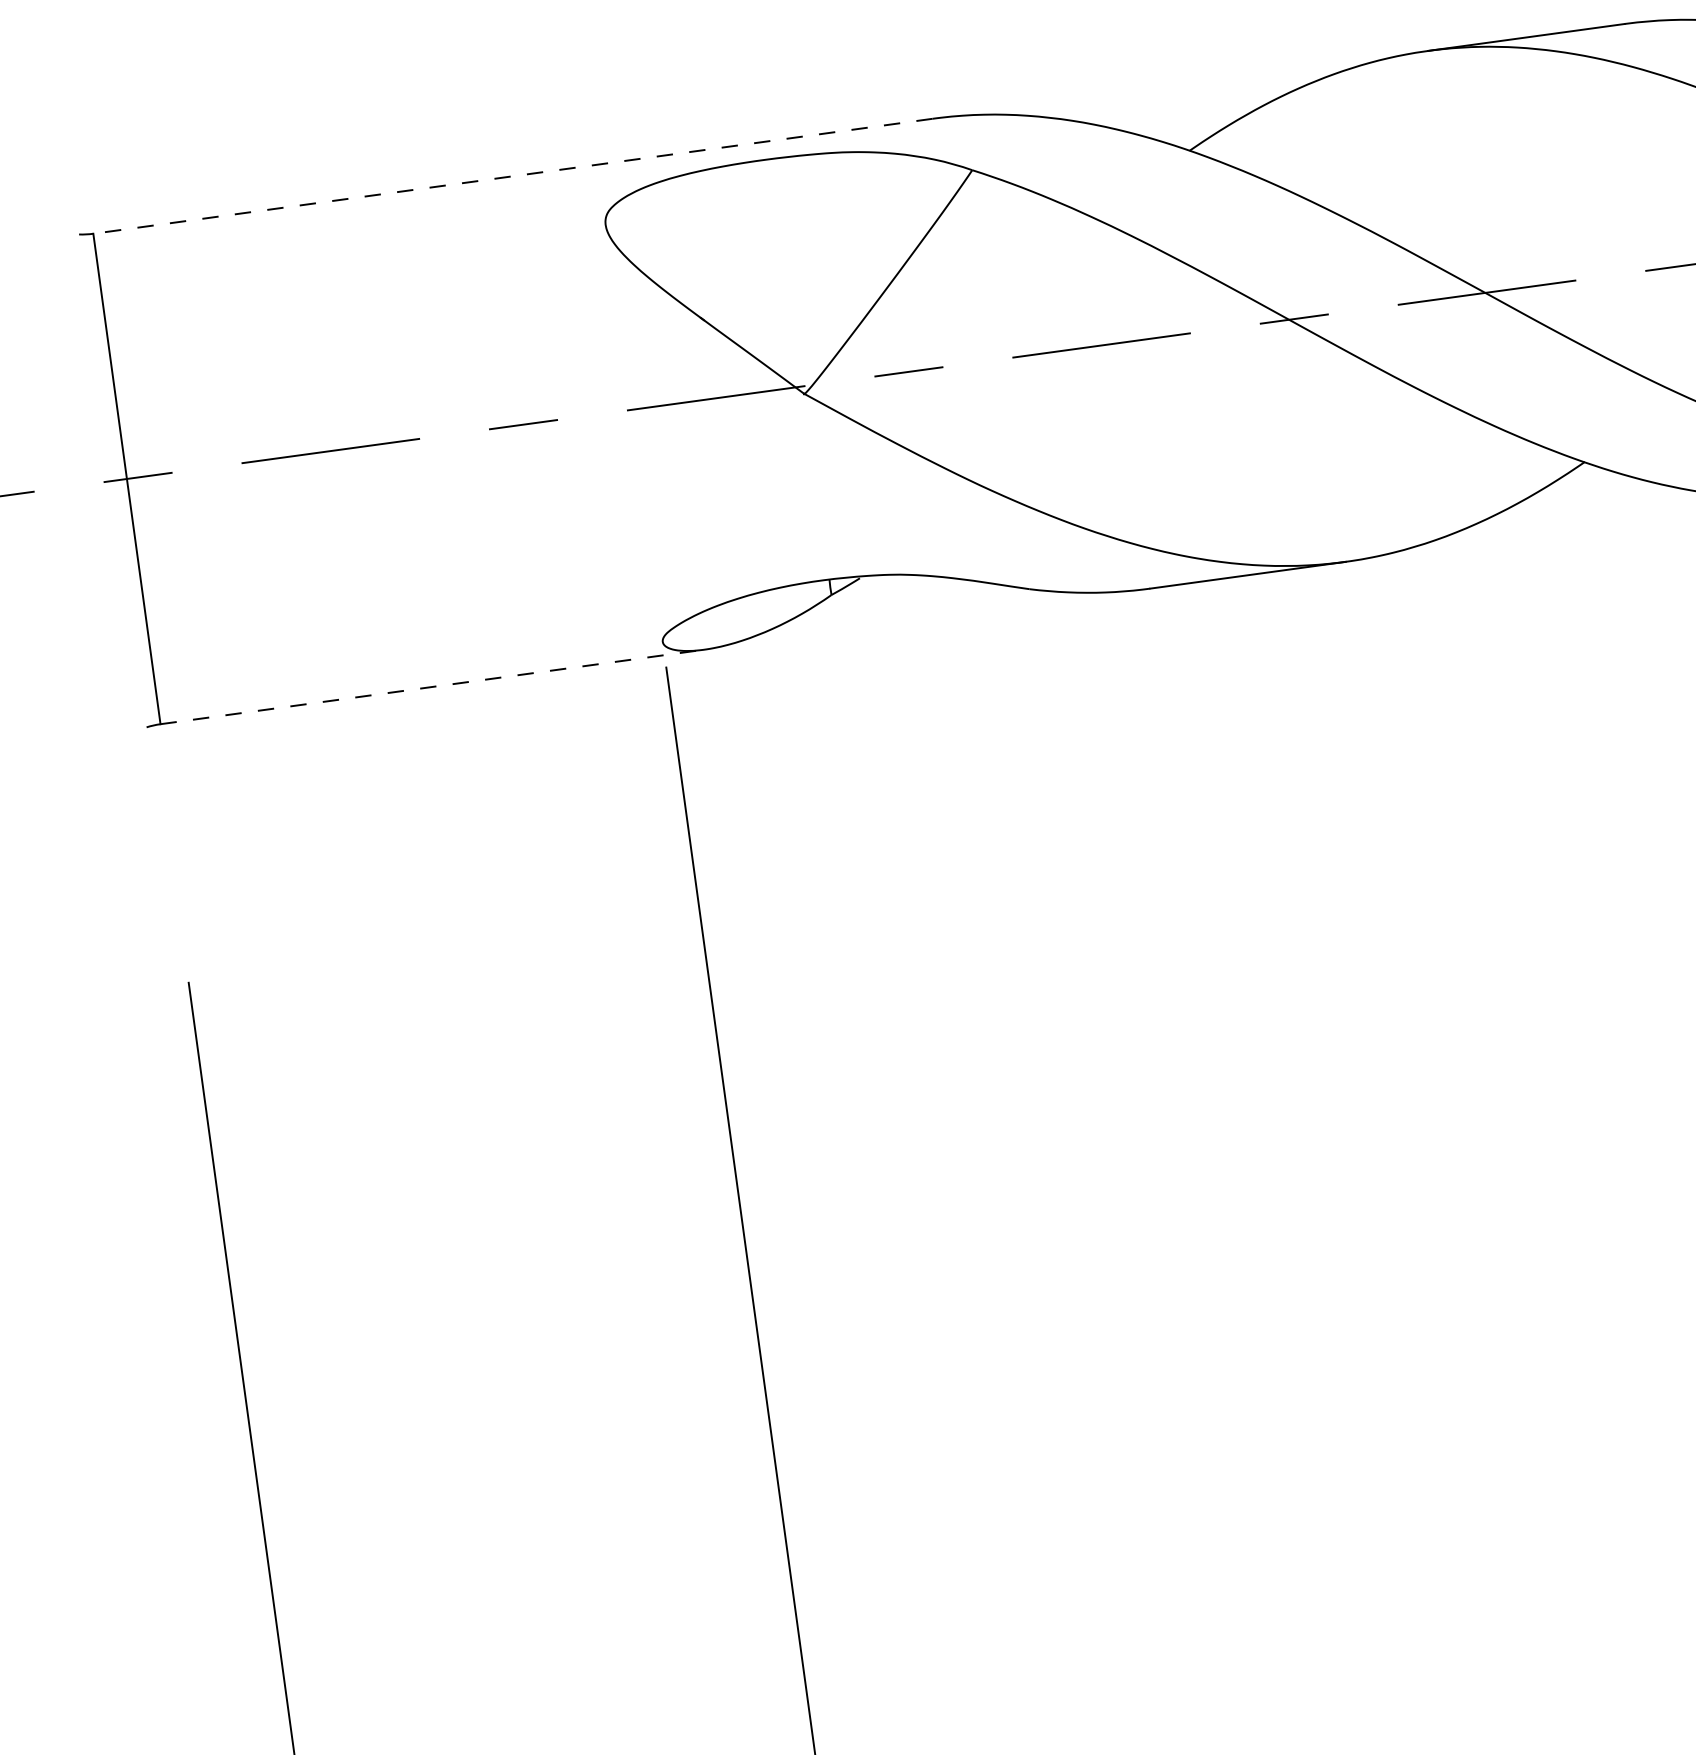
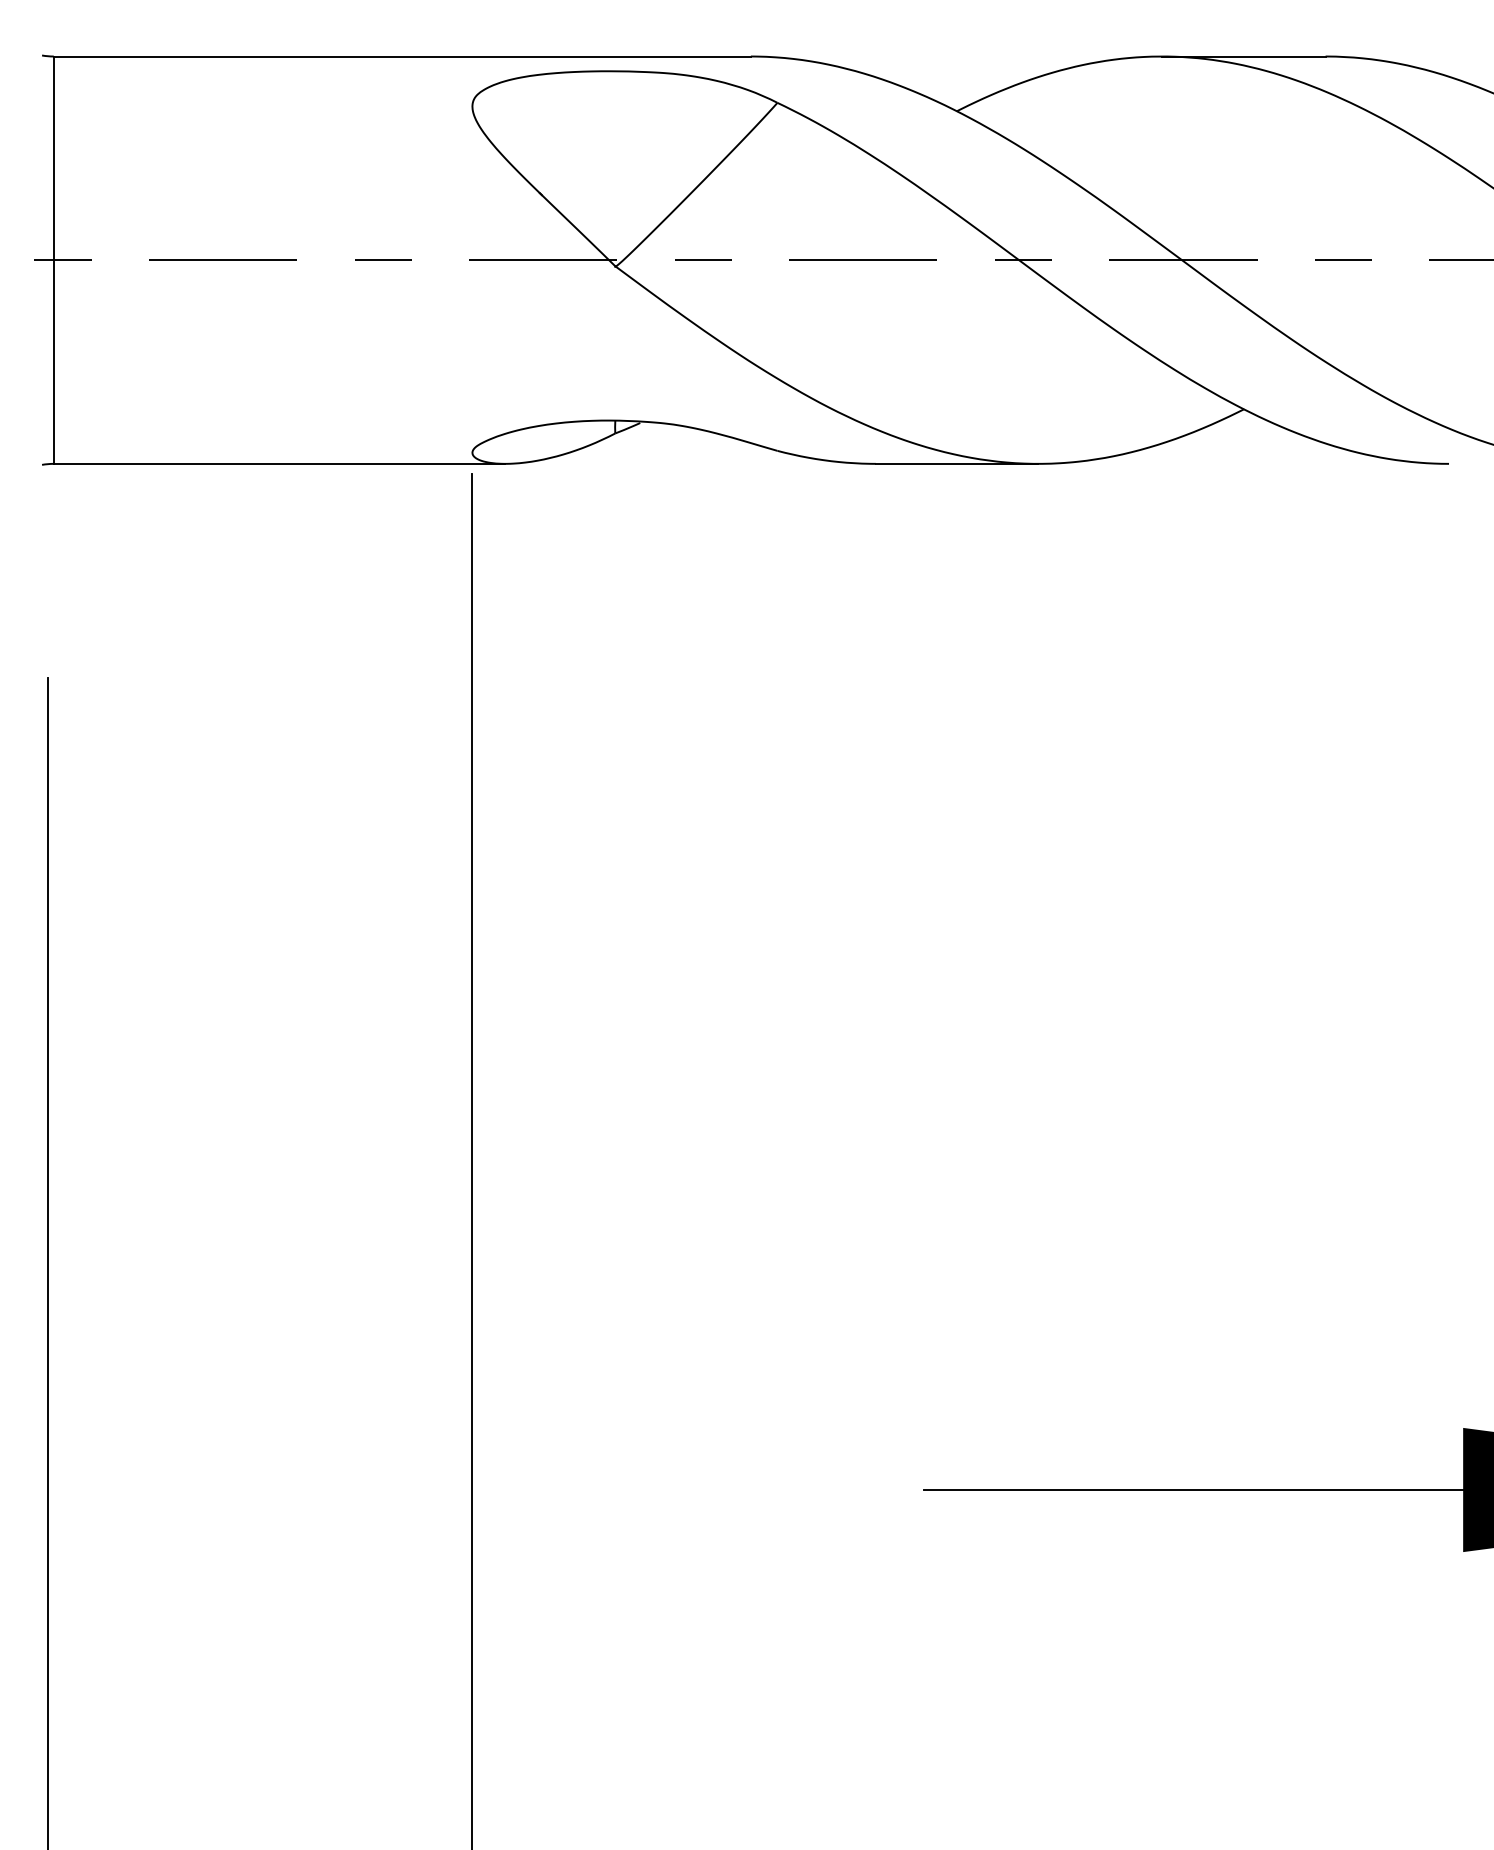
line: (513, 176) -> (402, 56), dashed -> solid
line: (432, 686) -> (279, 463), dashed -> solid

